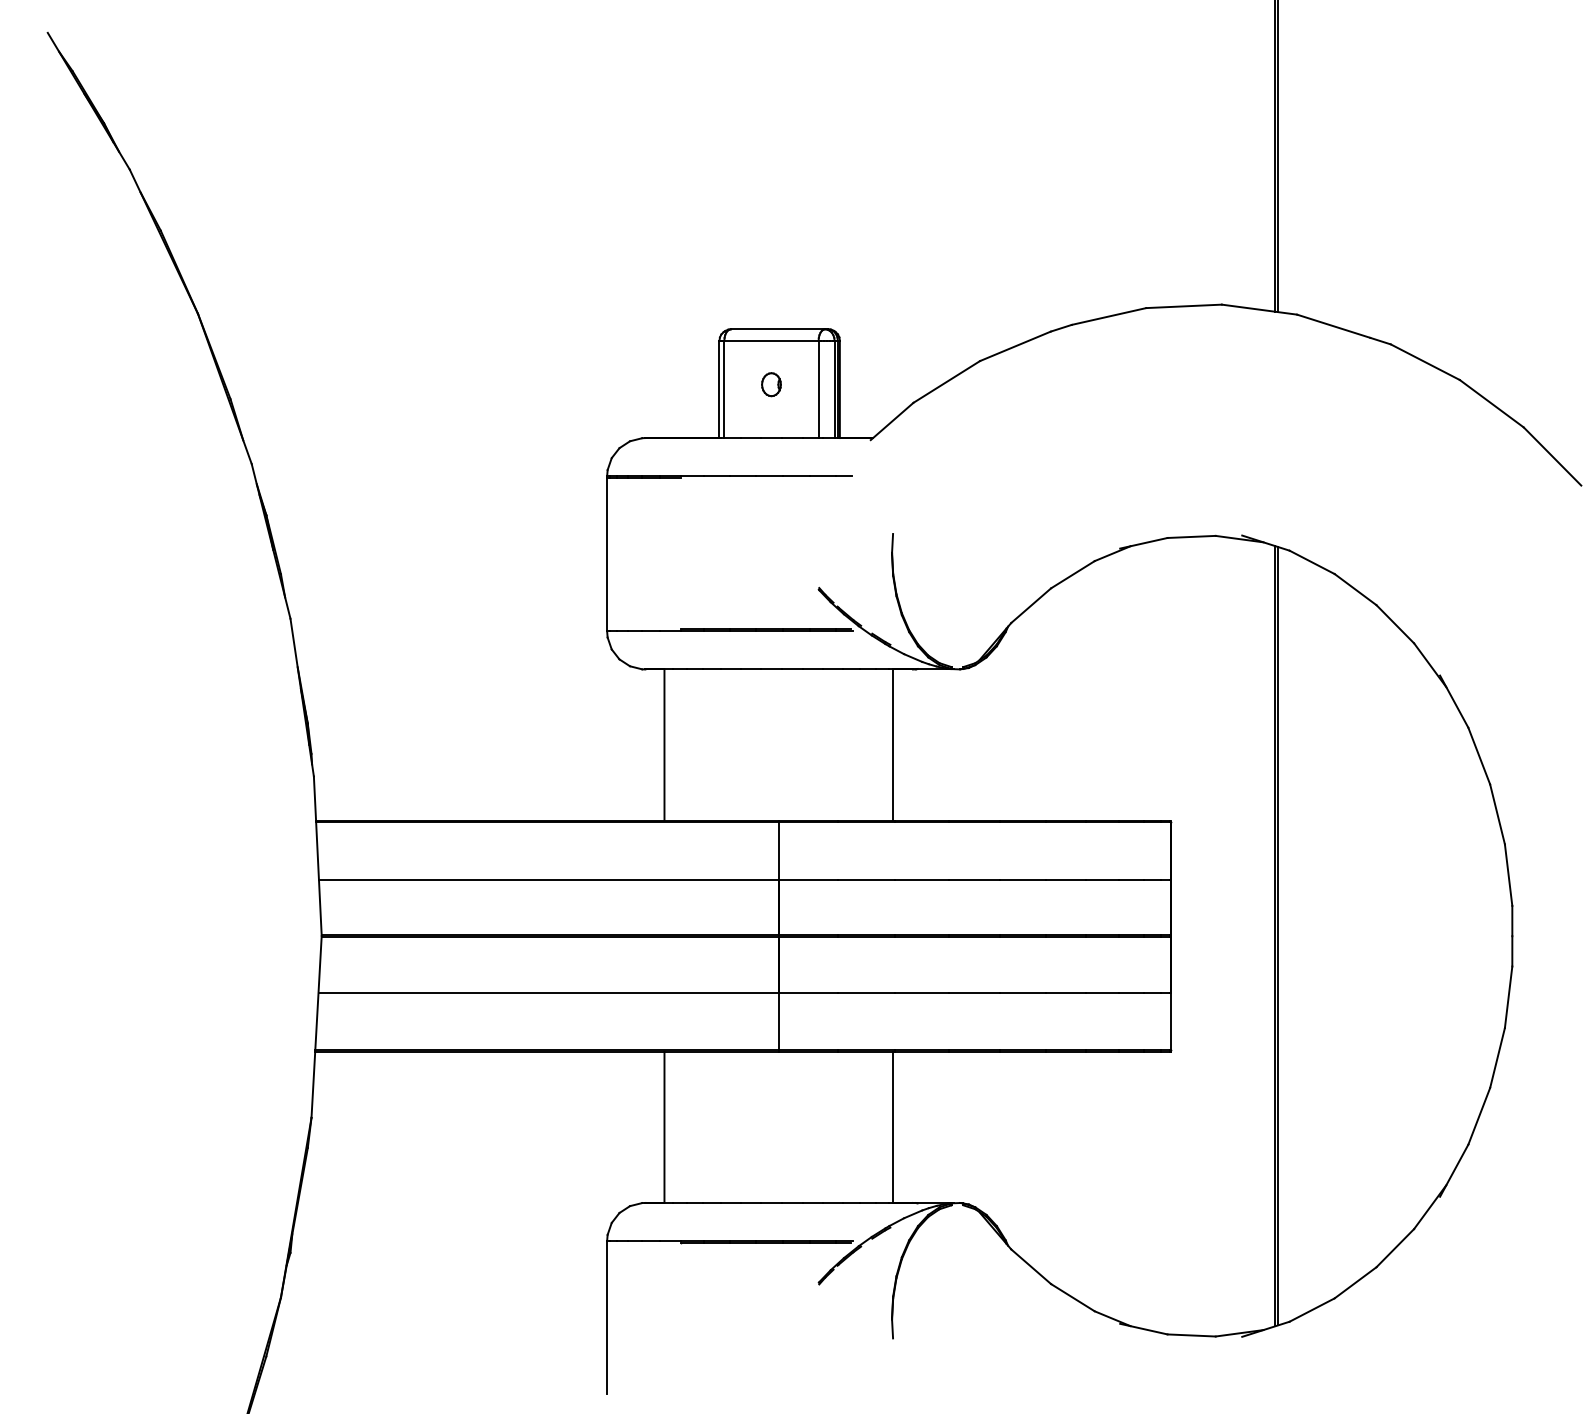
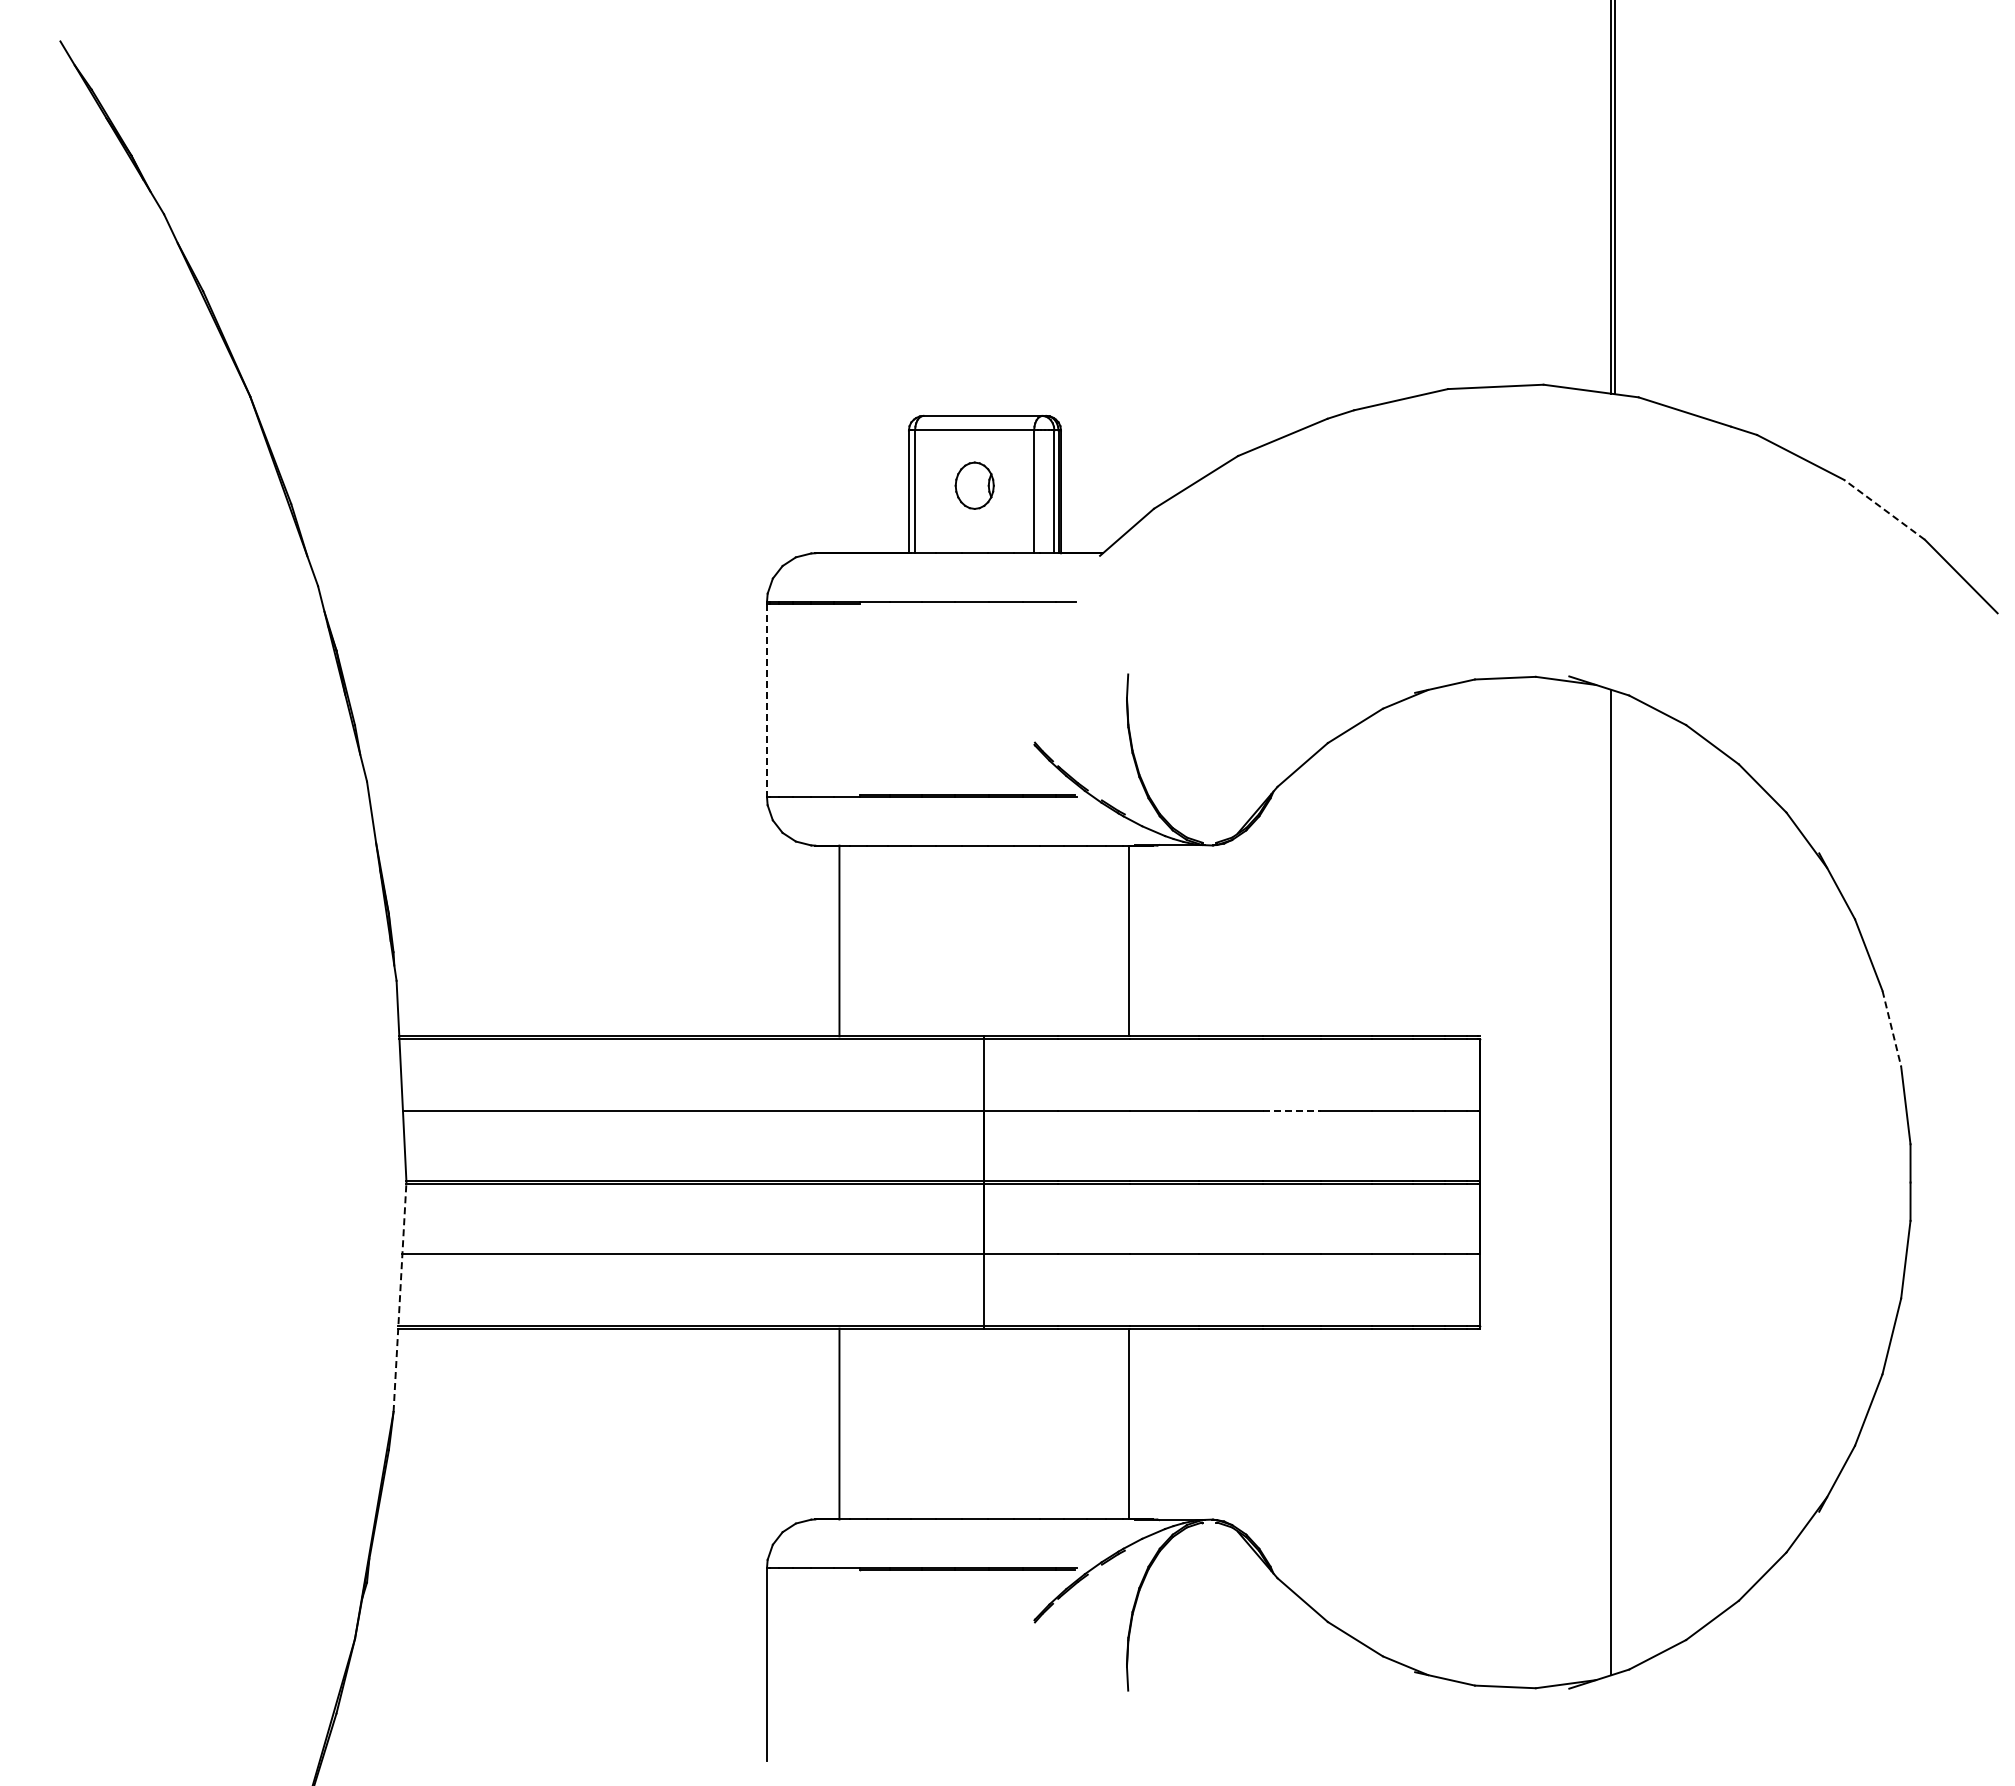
part: (771, 384) -> (974, 485), size x1.6
line: (1491, 403) -> (1884, 509), solid -> dashed
line: (607, 554) -> (767, 700), solid -> dashed
line: (1497, 814) -> (1891, 1028), solid -> dashed
line: (1023, 879) -> (1292, 1111), solid -> dashed
line: (1278, 936) -> (1614, 1182), removed
line: (316, 1026) -> (400, 1296), solid -> dashed

